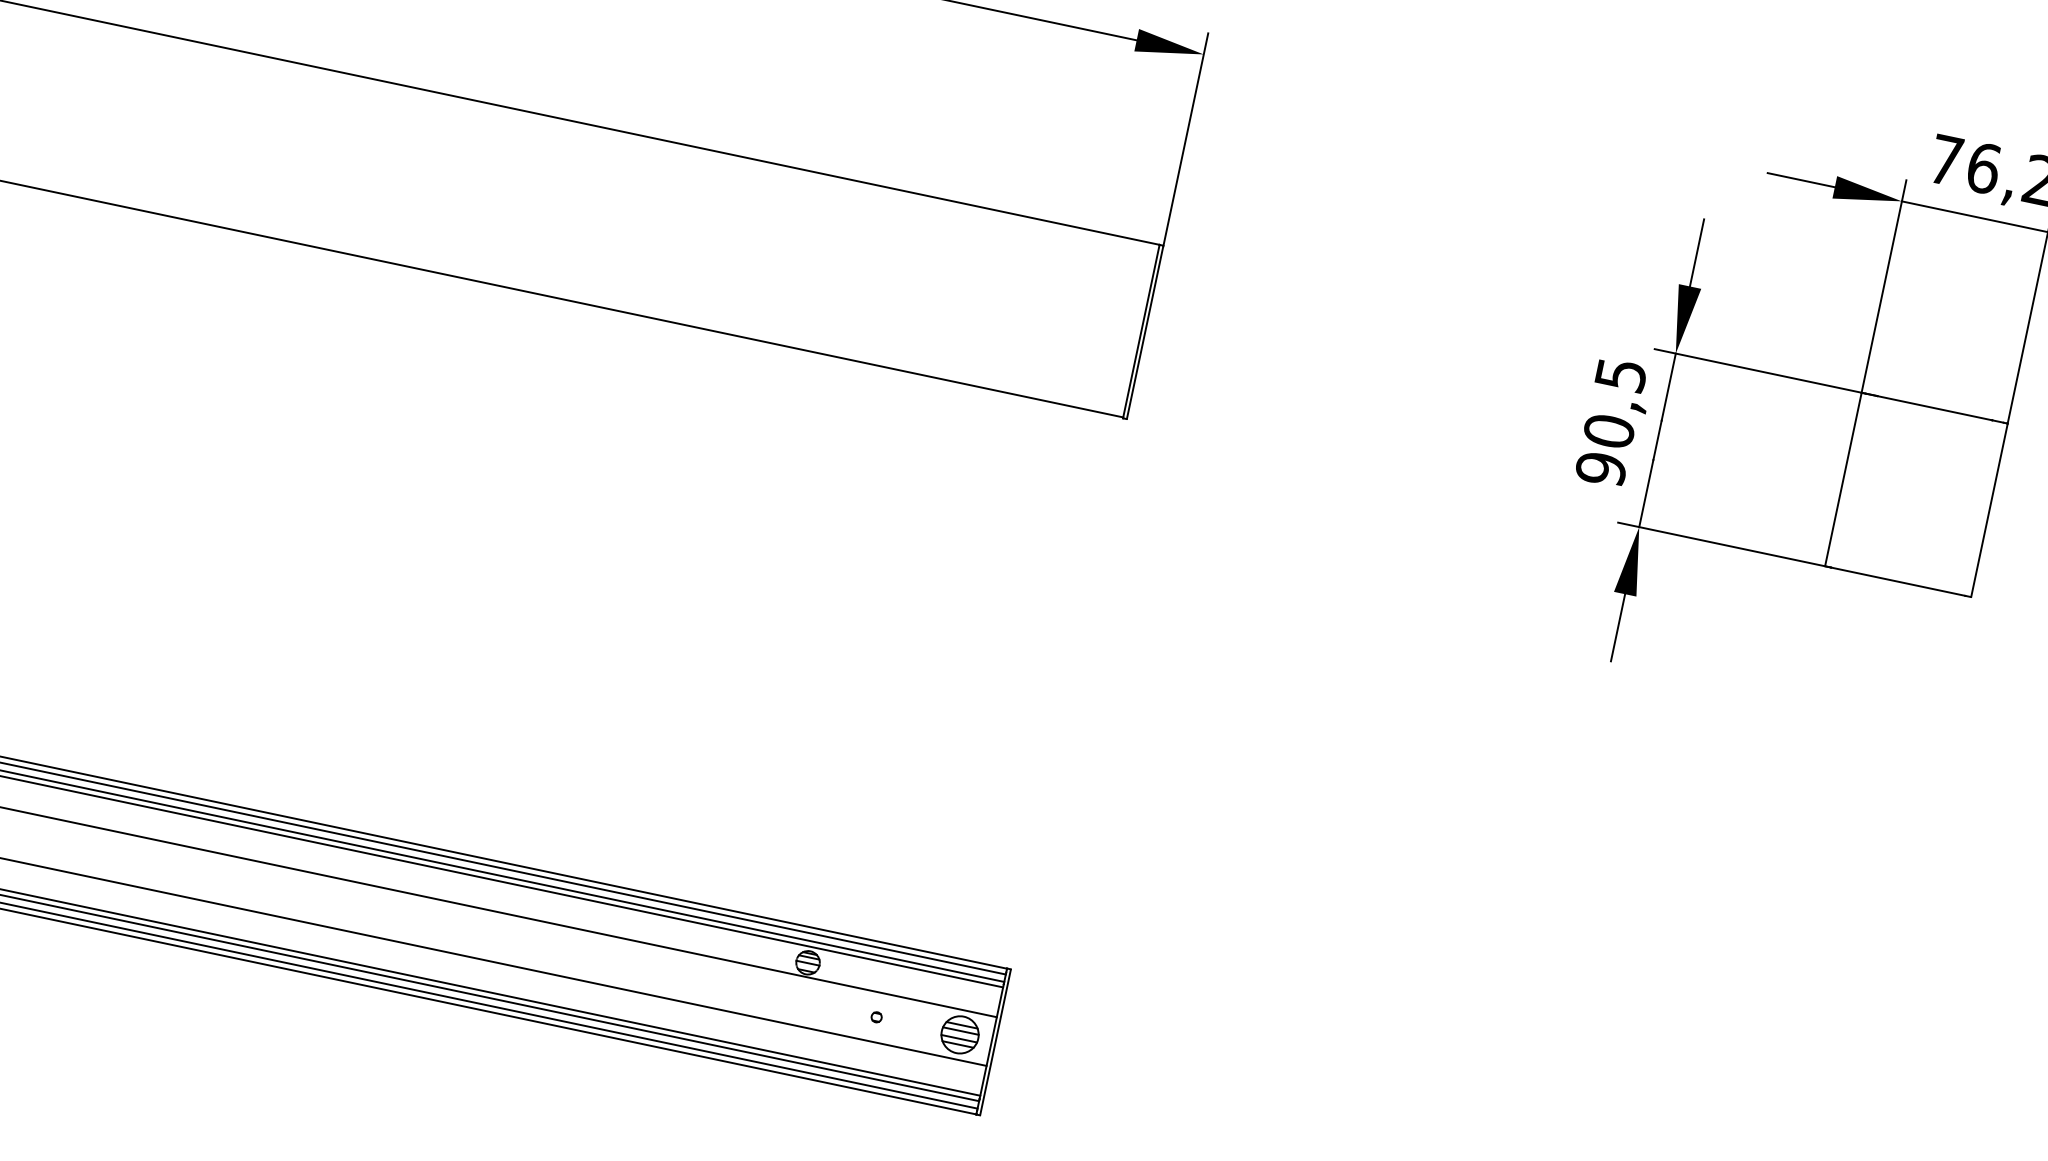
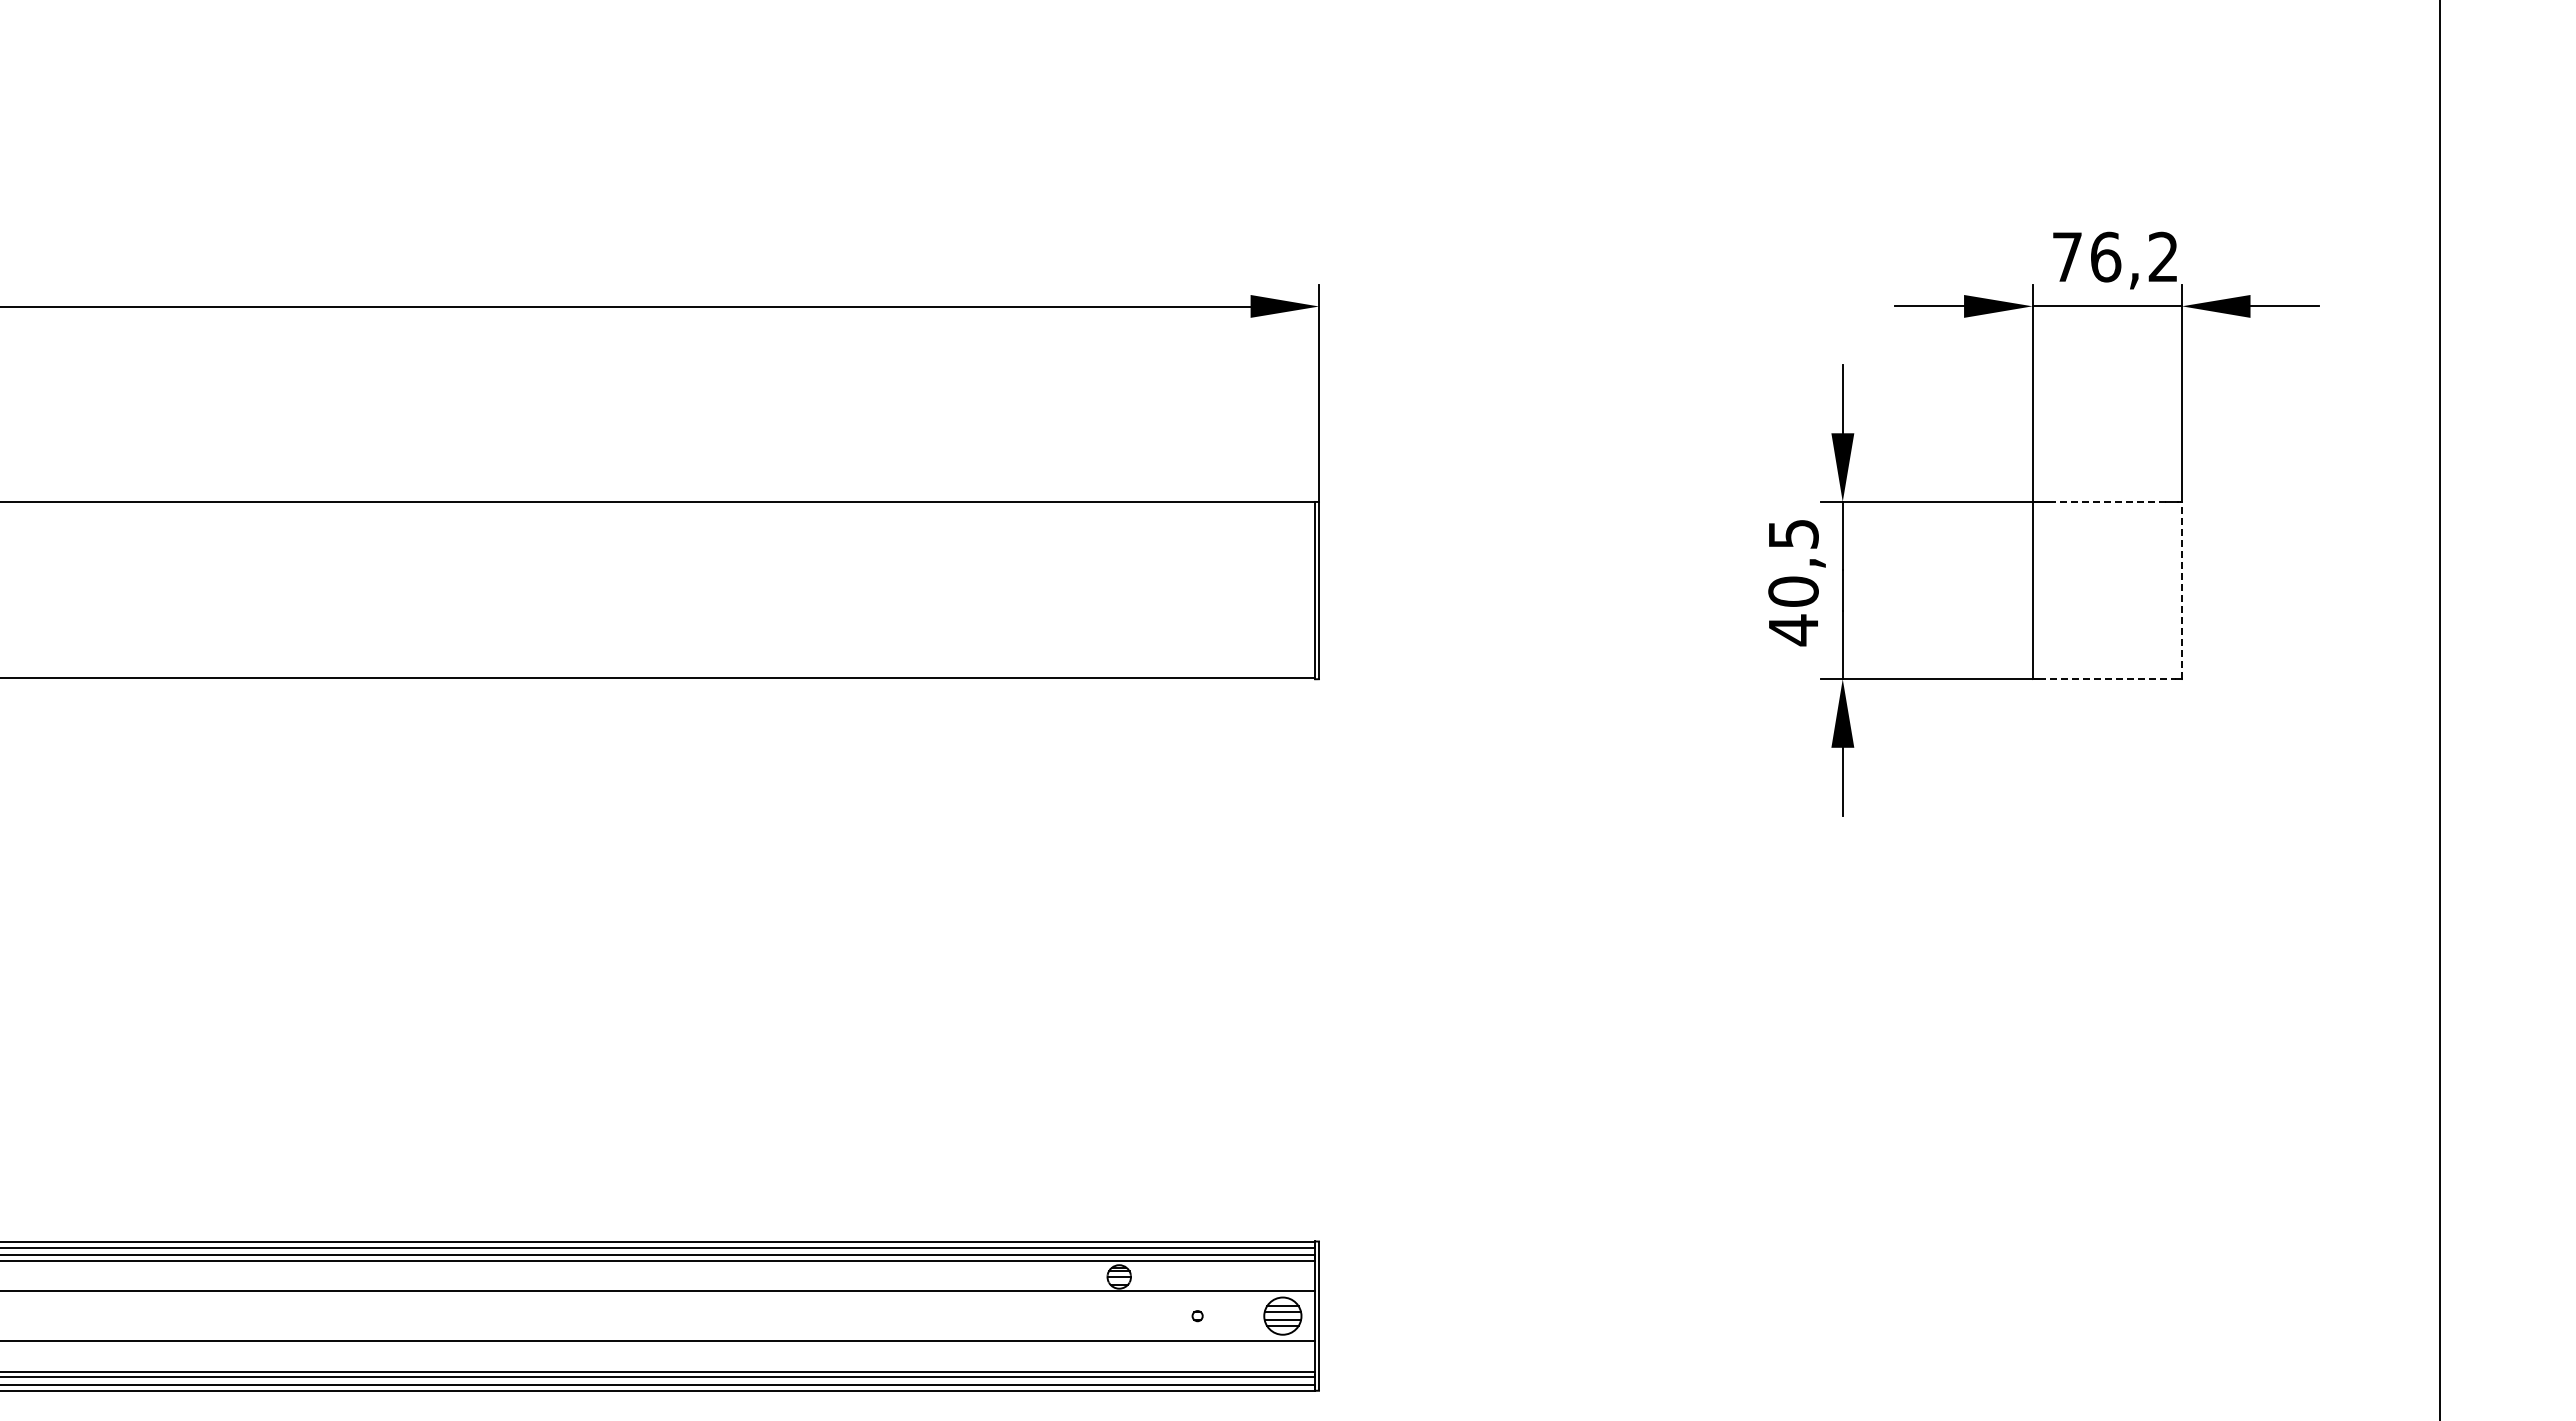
line: (1934, 407) -> (2107, 501), solid -> dashed
text: (1601, 469) -> (1793, 630), 90,5 -> 40,5
line: (1989, 510) -> (2181, 590), solid -> dashed
line: (1898, 581) -> (2107, 679), solid -> dashed

